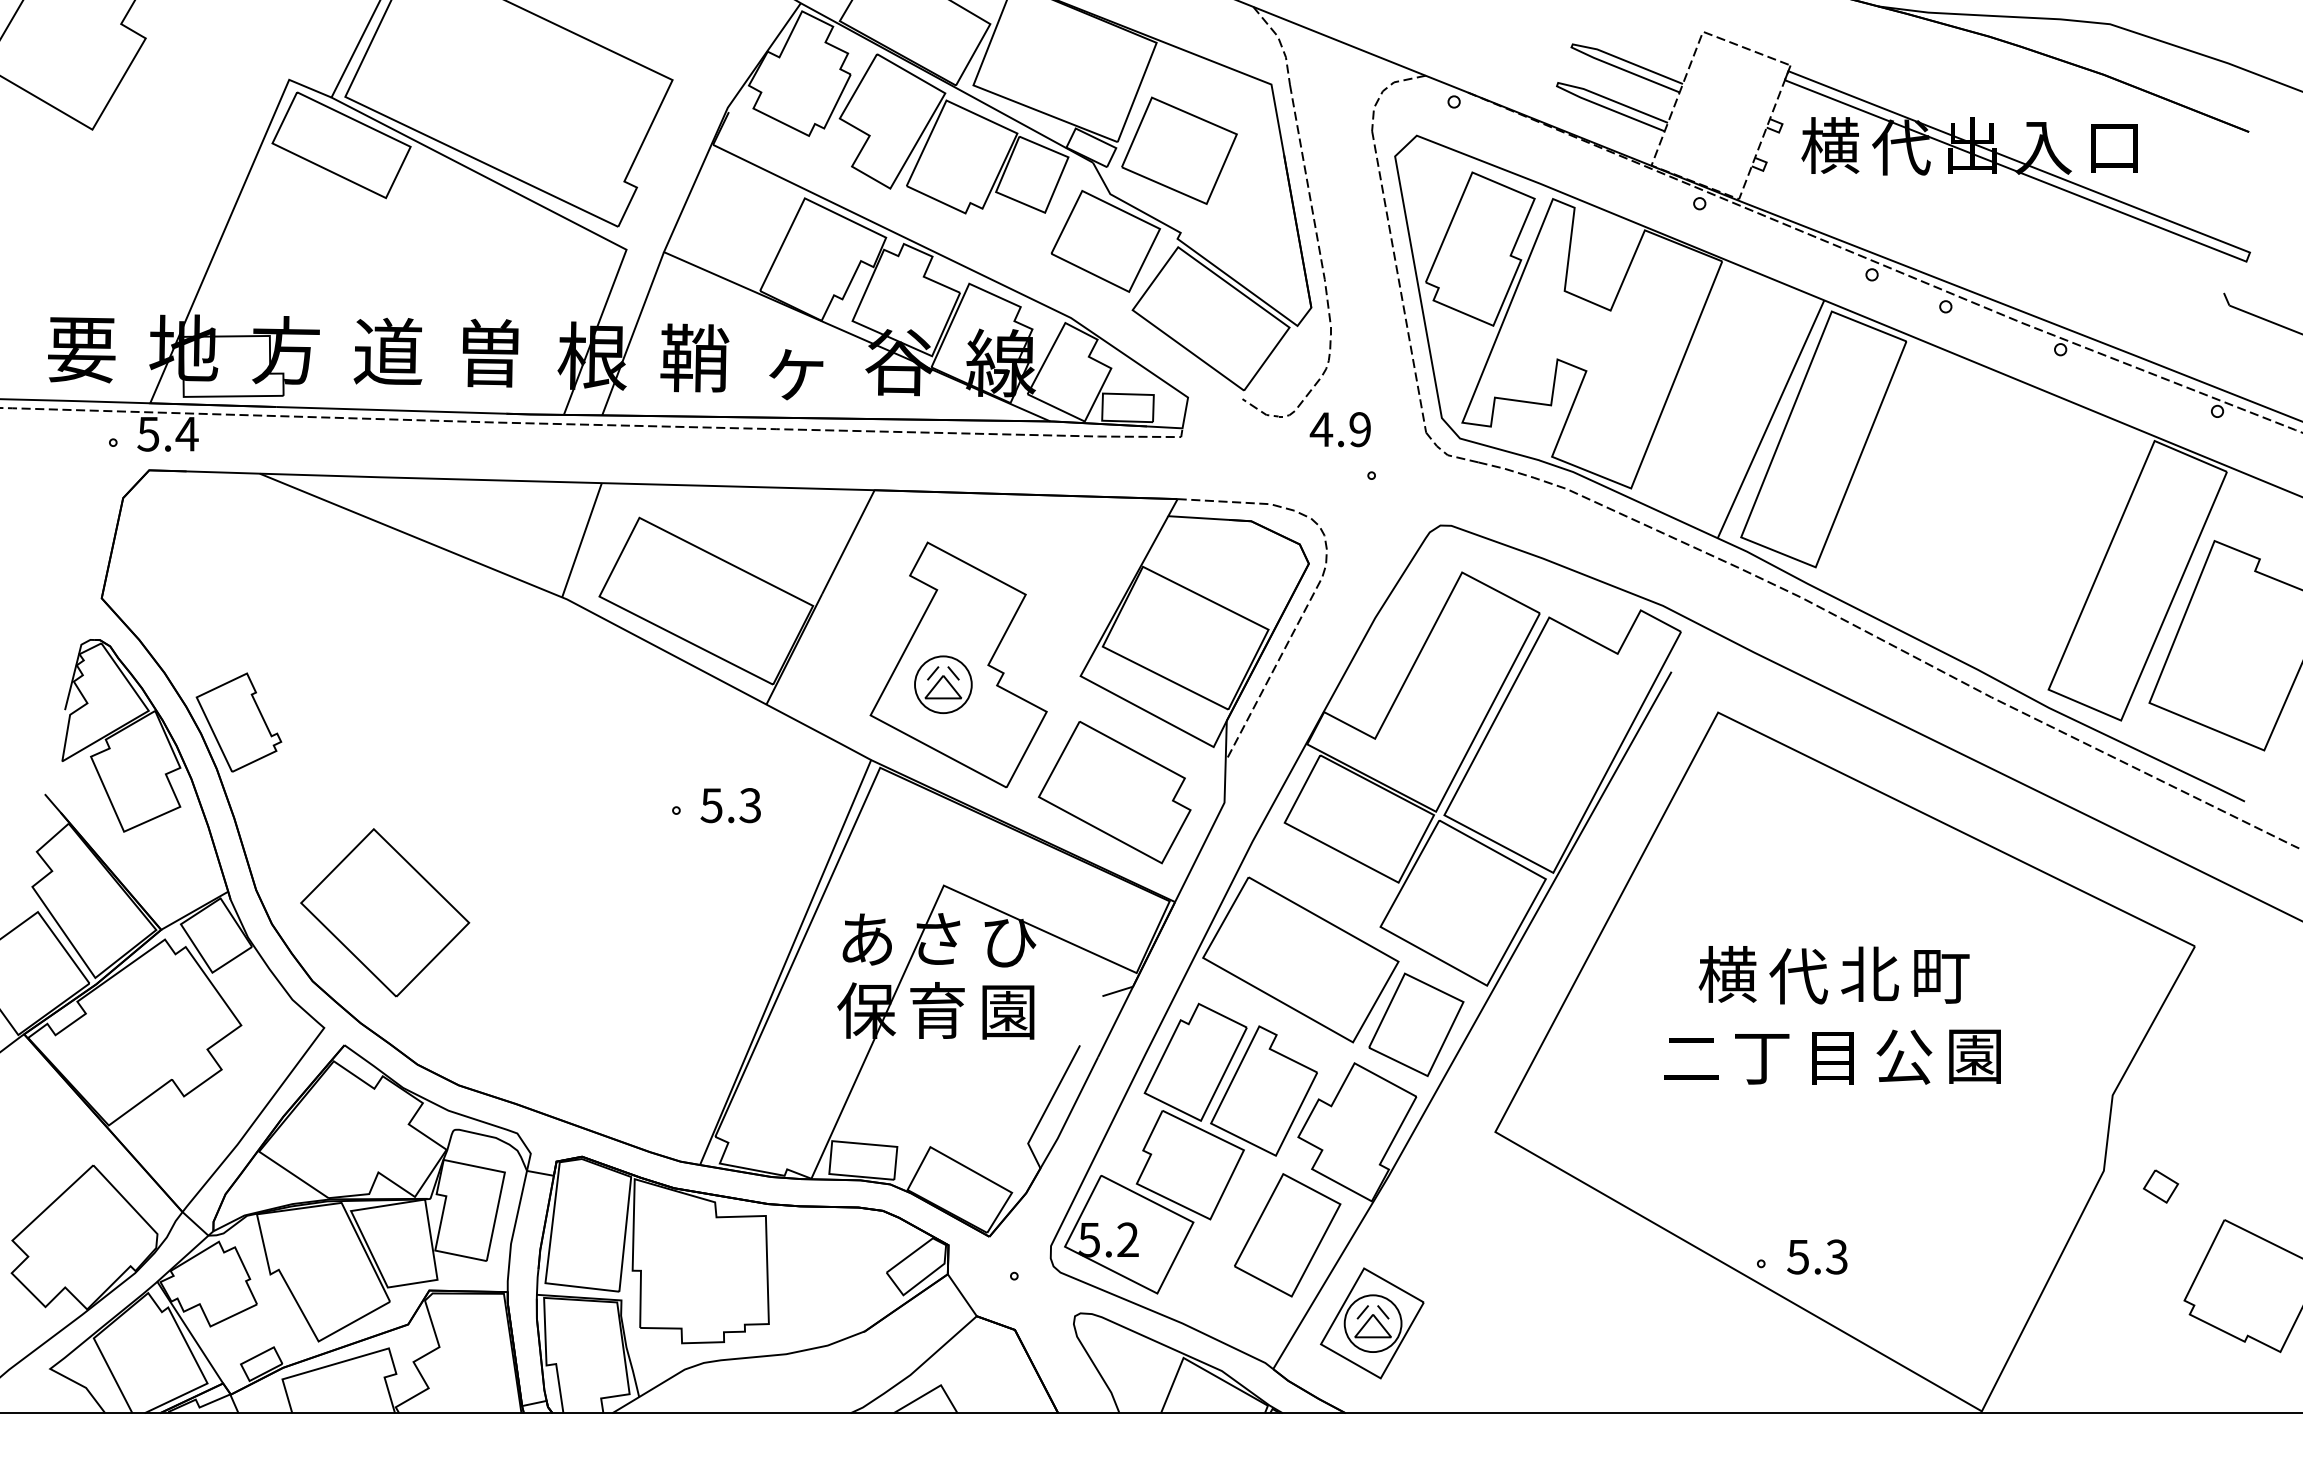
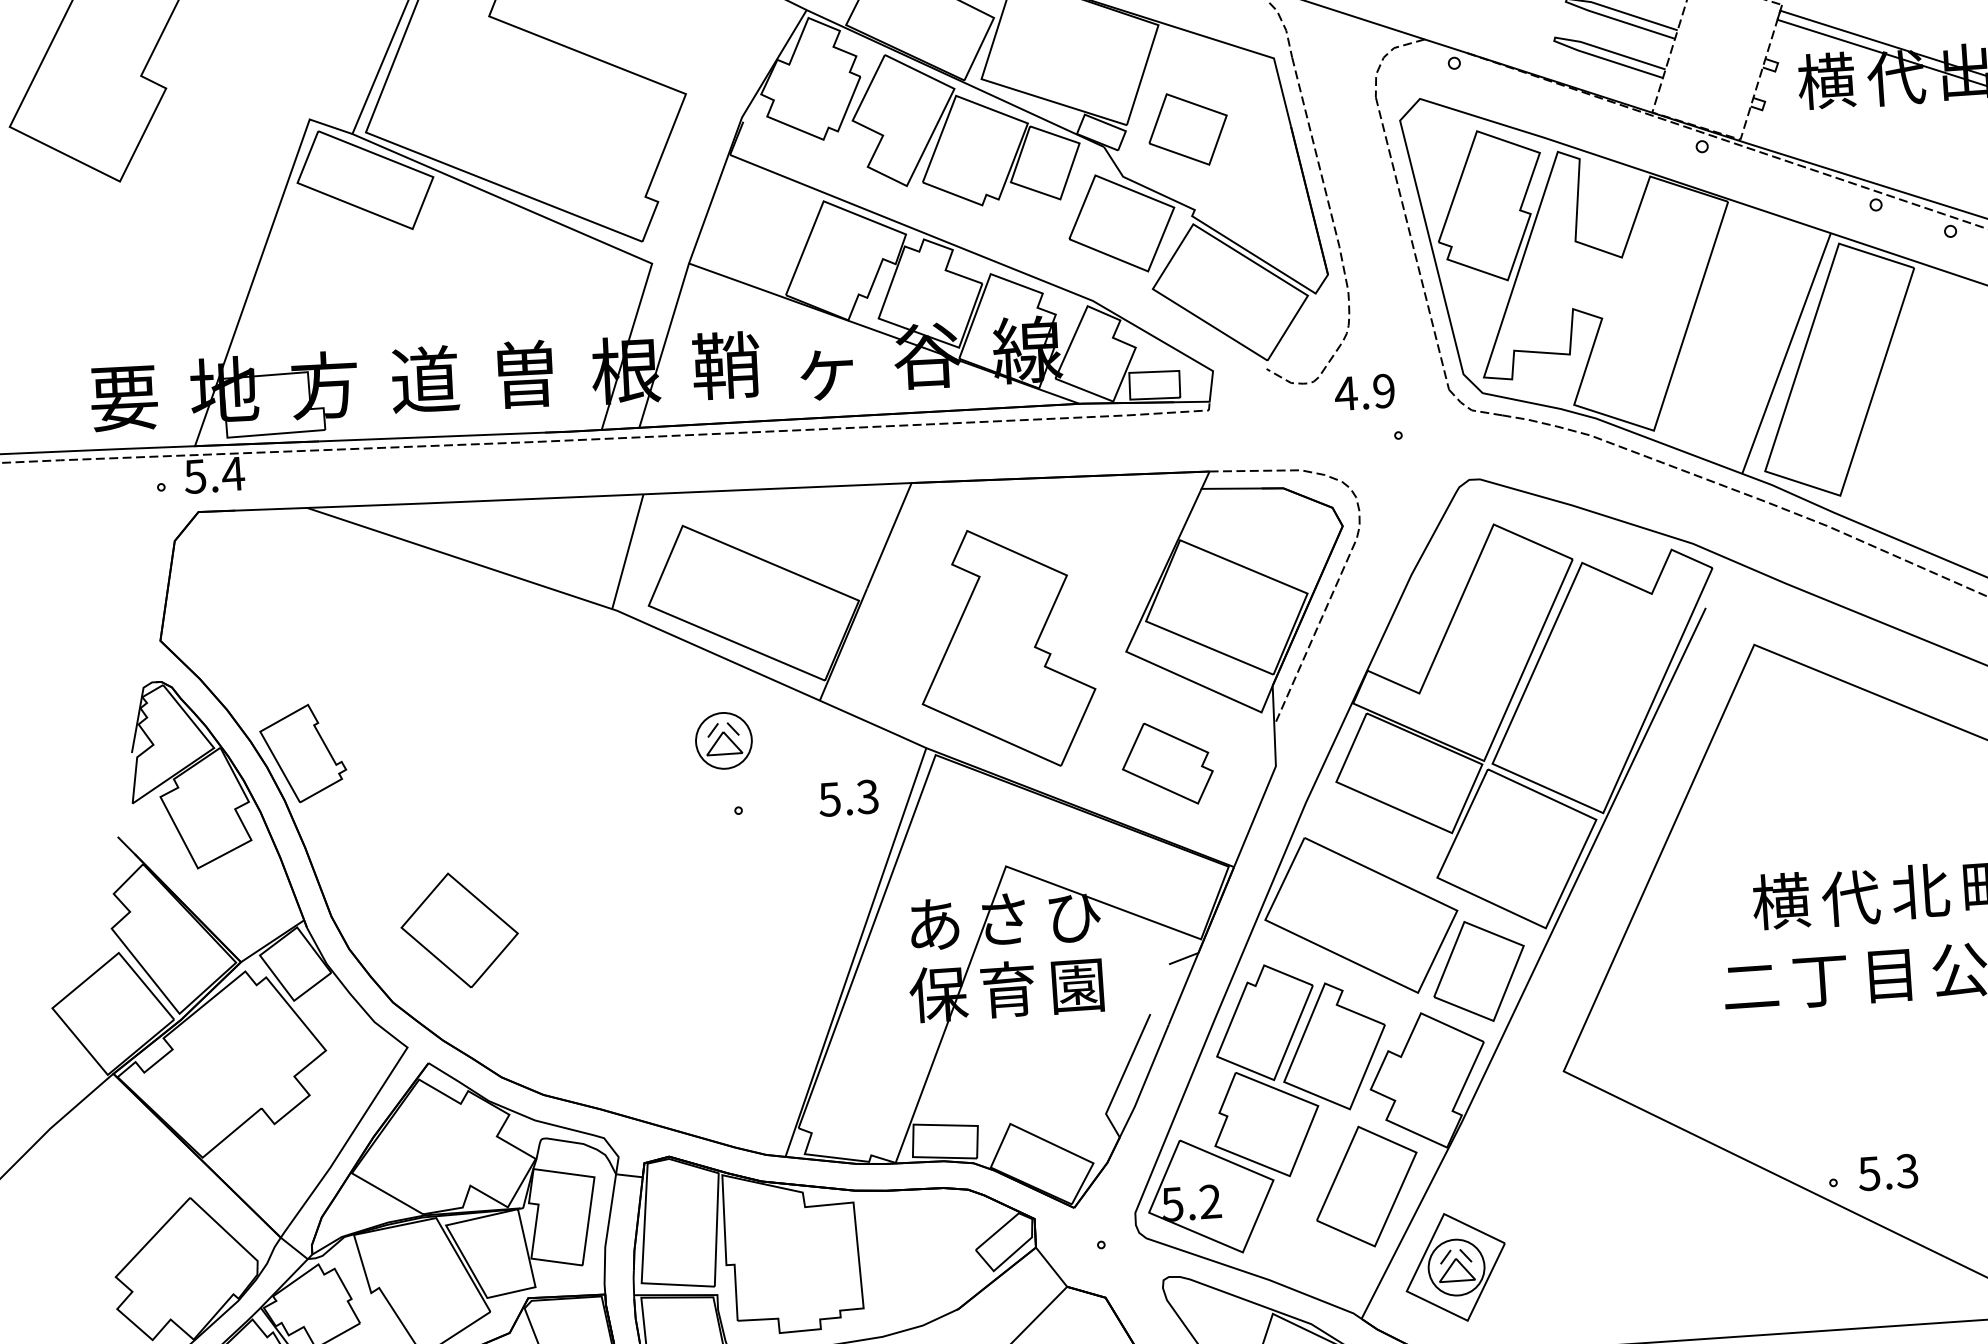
part: (1179, 150) -> (1188, 129), size x0.7
part: (943, 684) -> (724, 740), moved
part: (1114, 792) -> (1167, 763), size x0.6
text: (730, 805) -> (848, 798), moved
part: (385, 912) -> (459, 930), size x0.7

